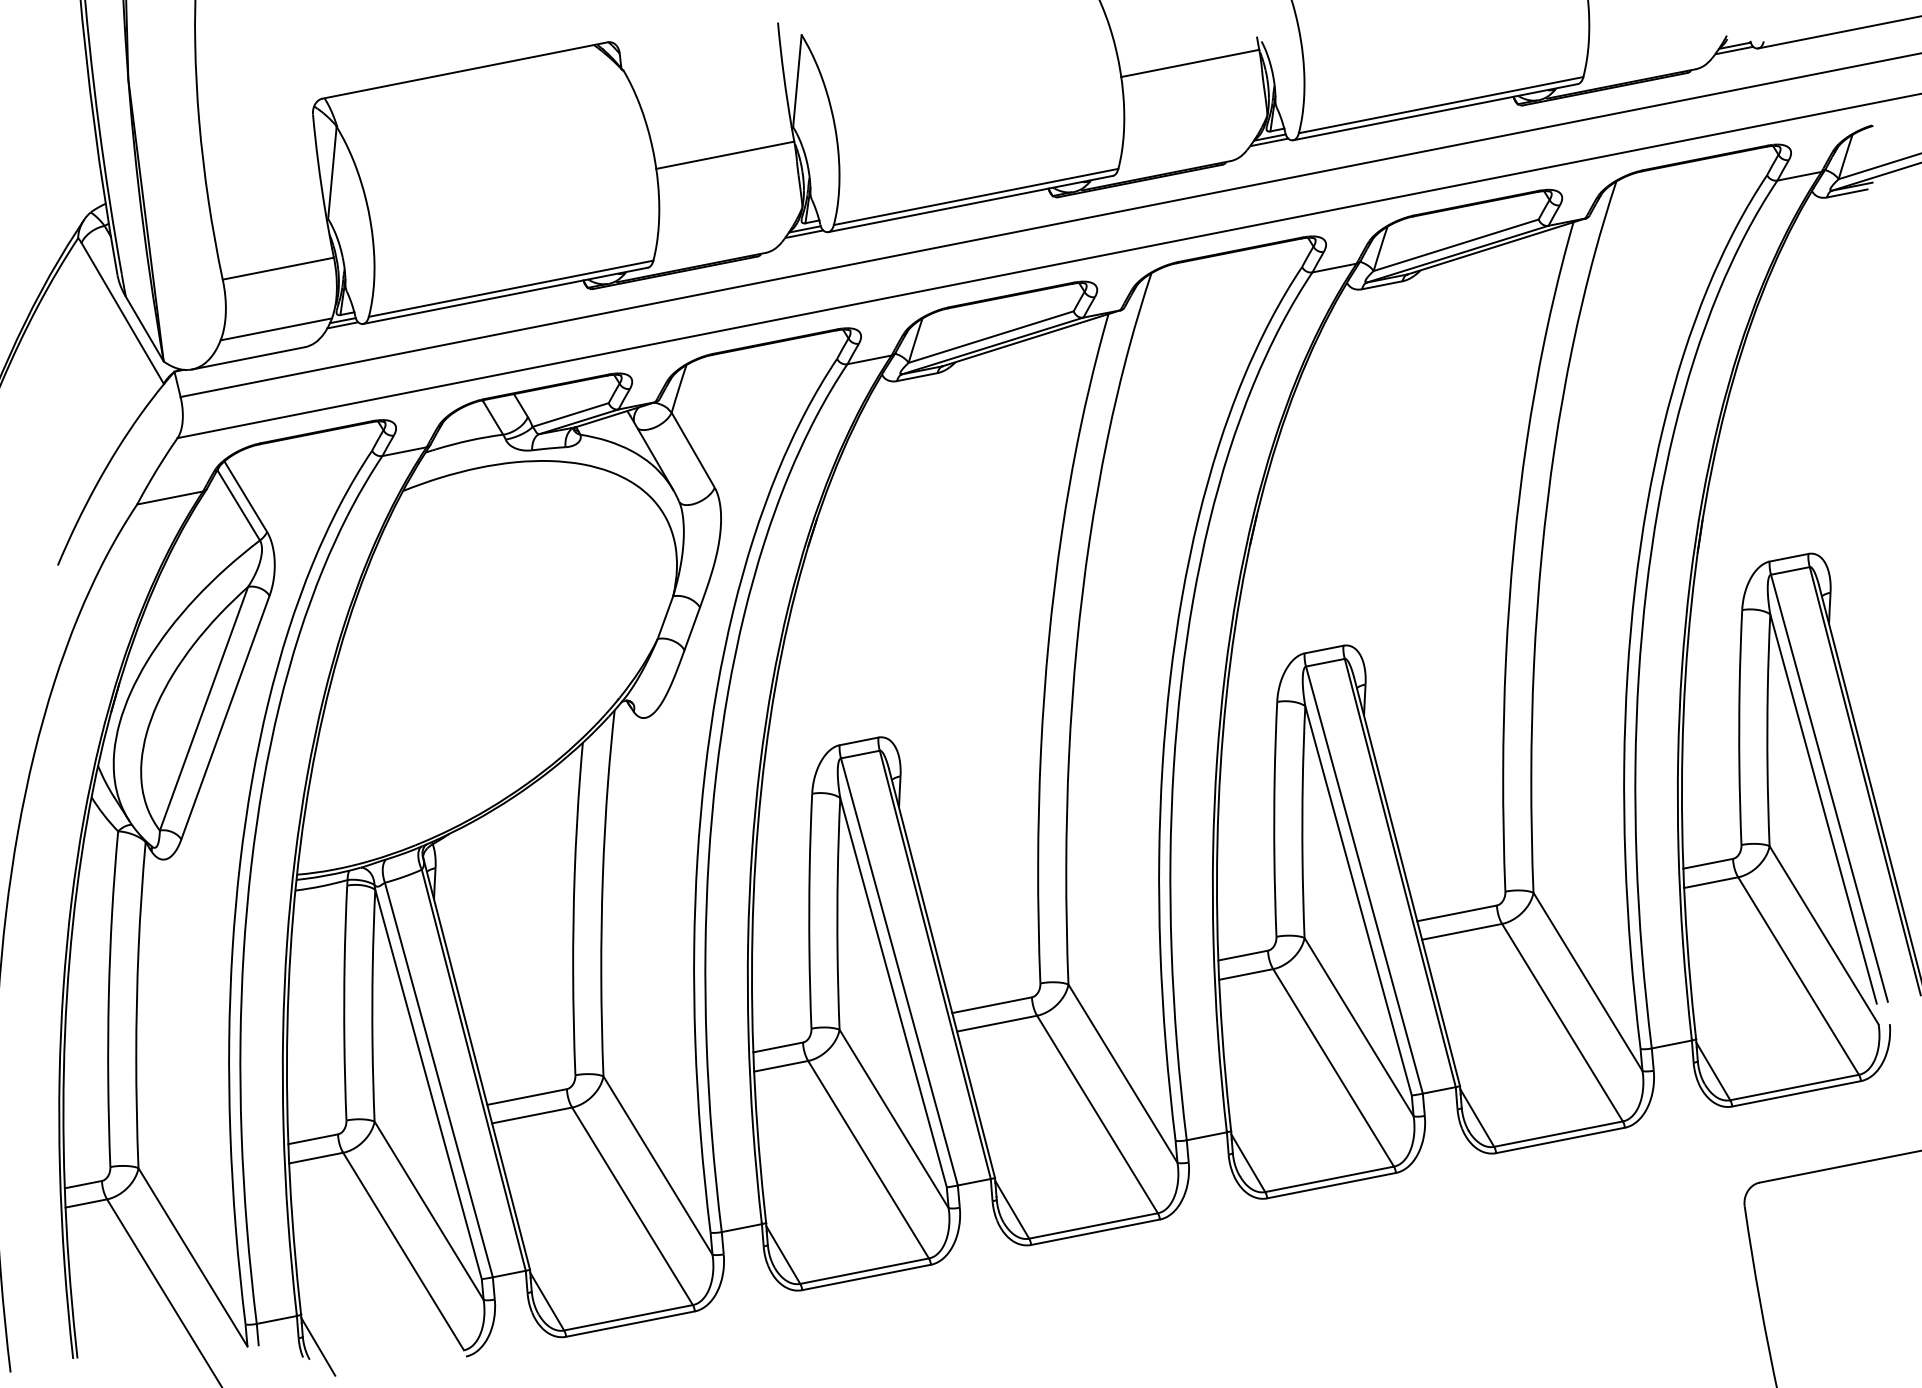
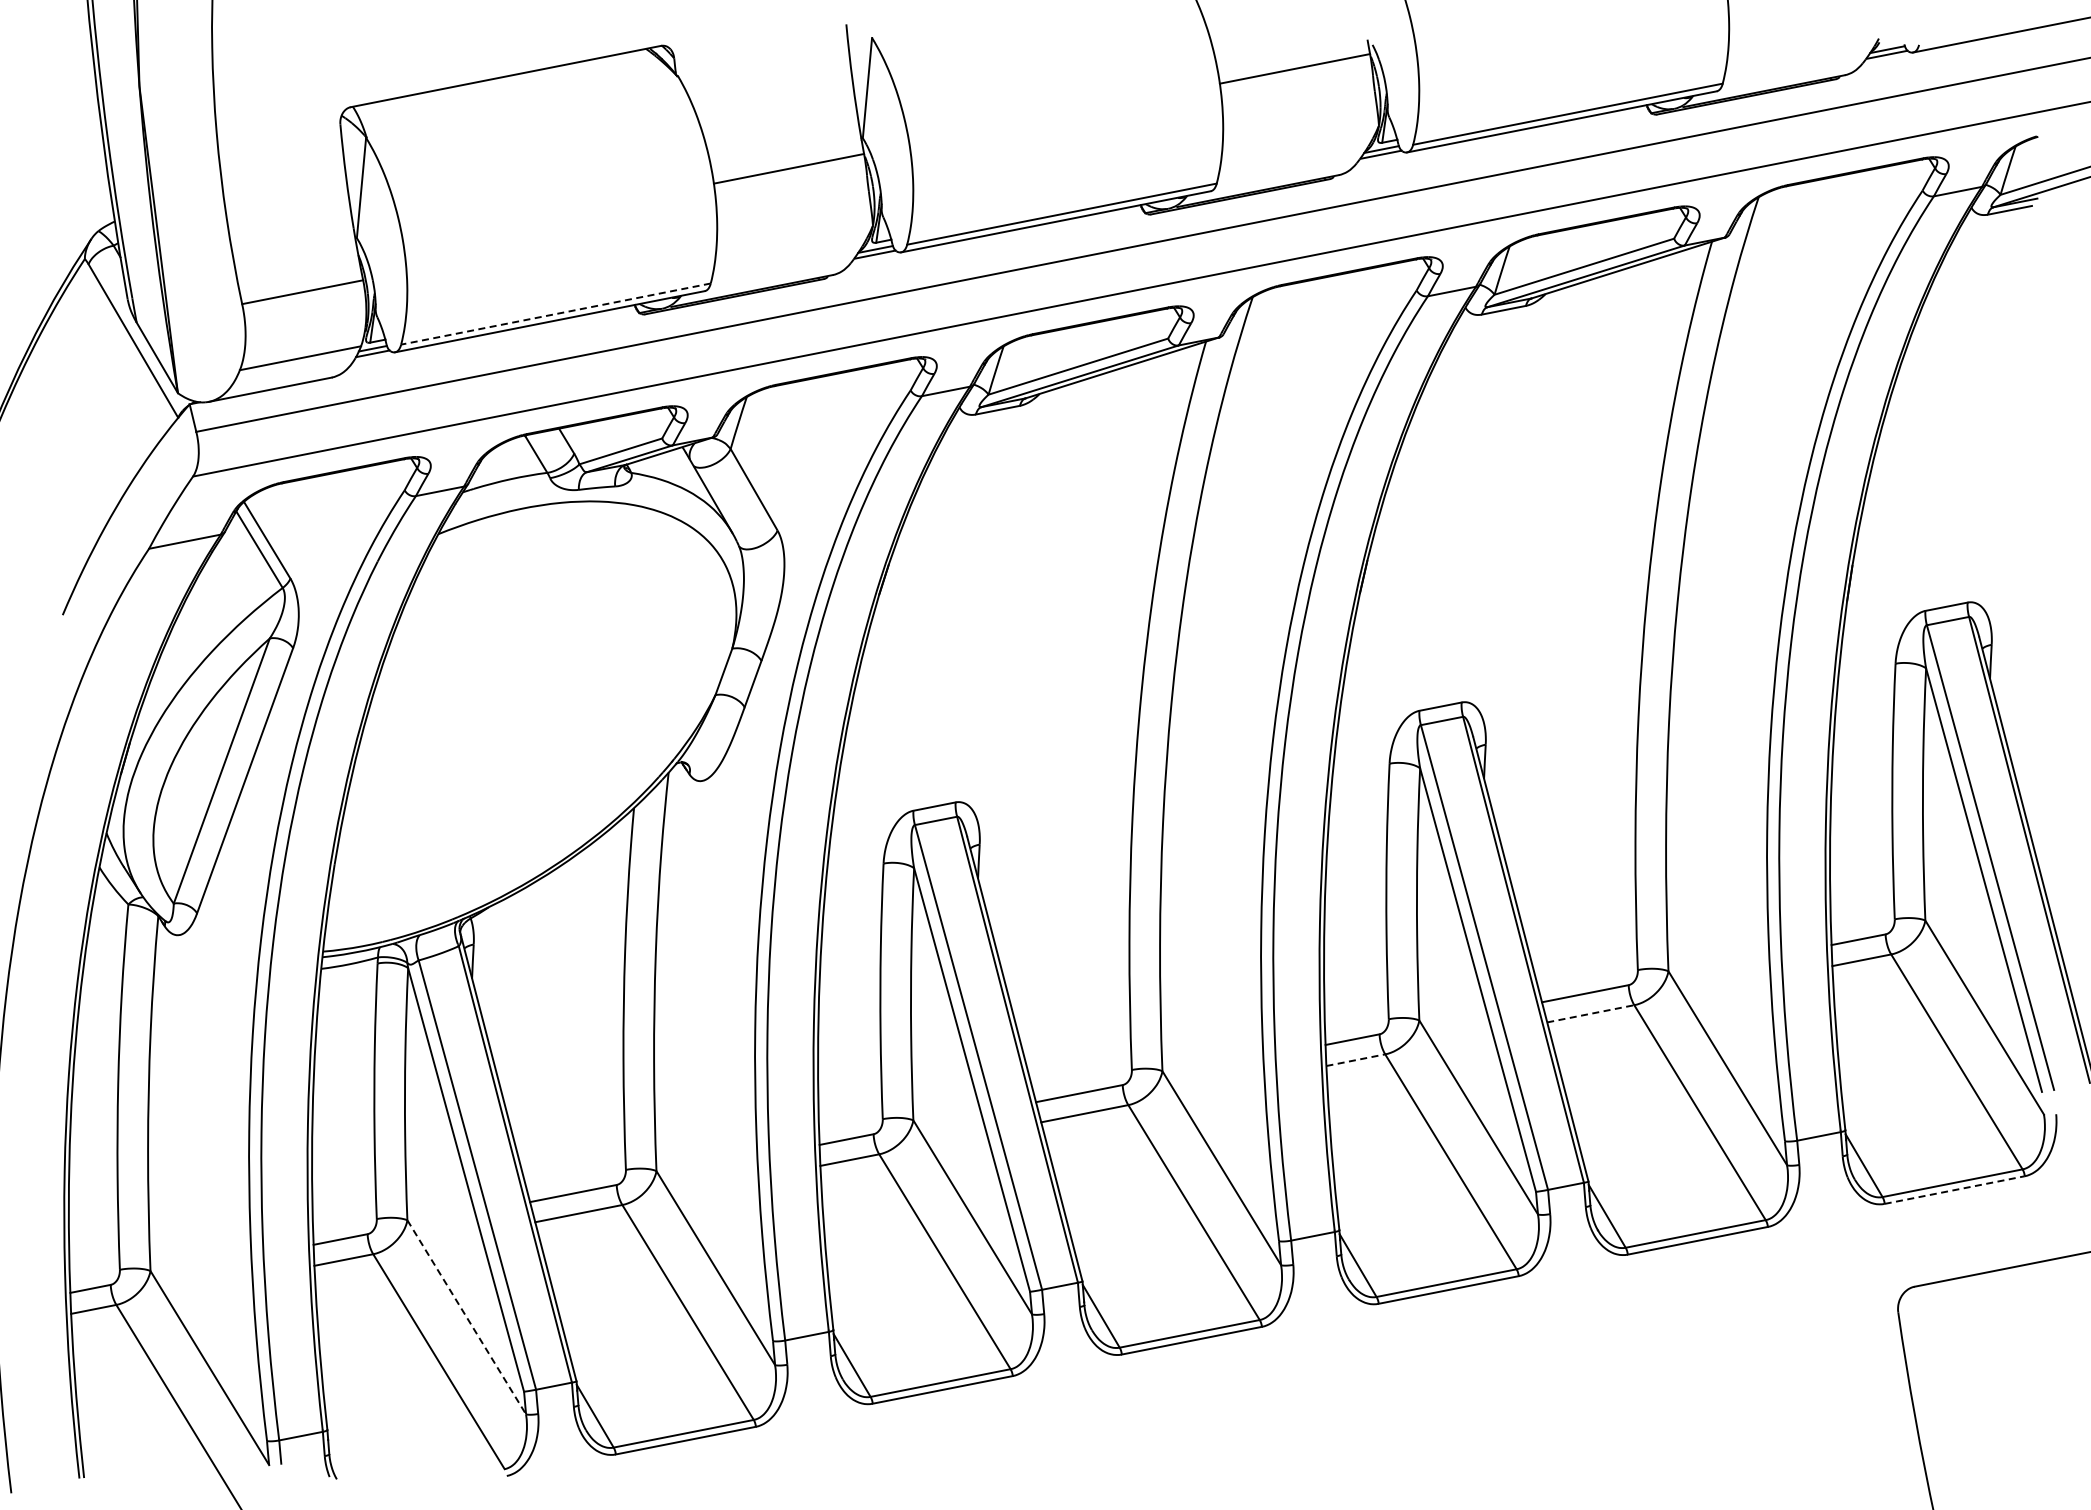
line: (510, 289) -> (555, 314), solid -> dashed
line: (1462, 931) -> (1591, 1013), solid -> dashed
line: (1245, 974) -> (1355, 1060), solid -> dashed
line: (1797, 1093) -> (1955, 1189), solid -> dashed
line: (428, 1210) -> (466, 1317), solid -> dashed
line: (317, 1346) -> (345, 1465), removed

